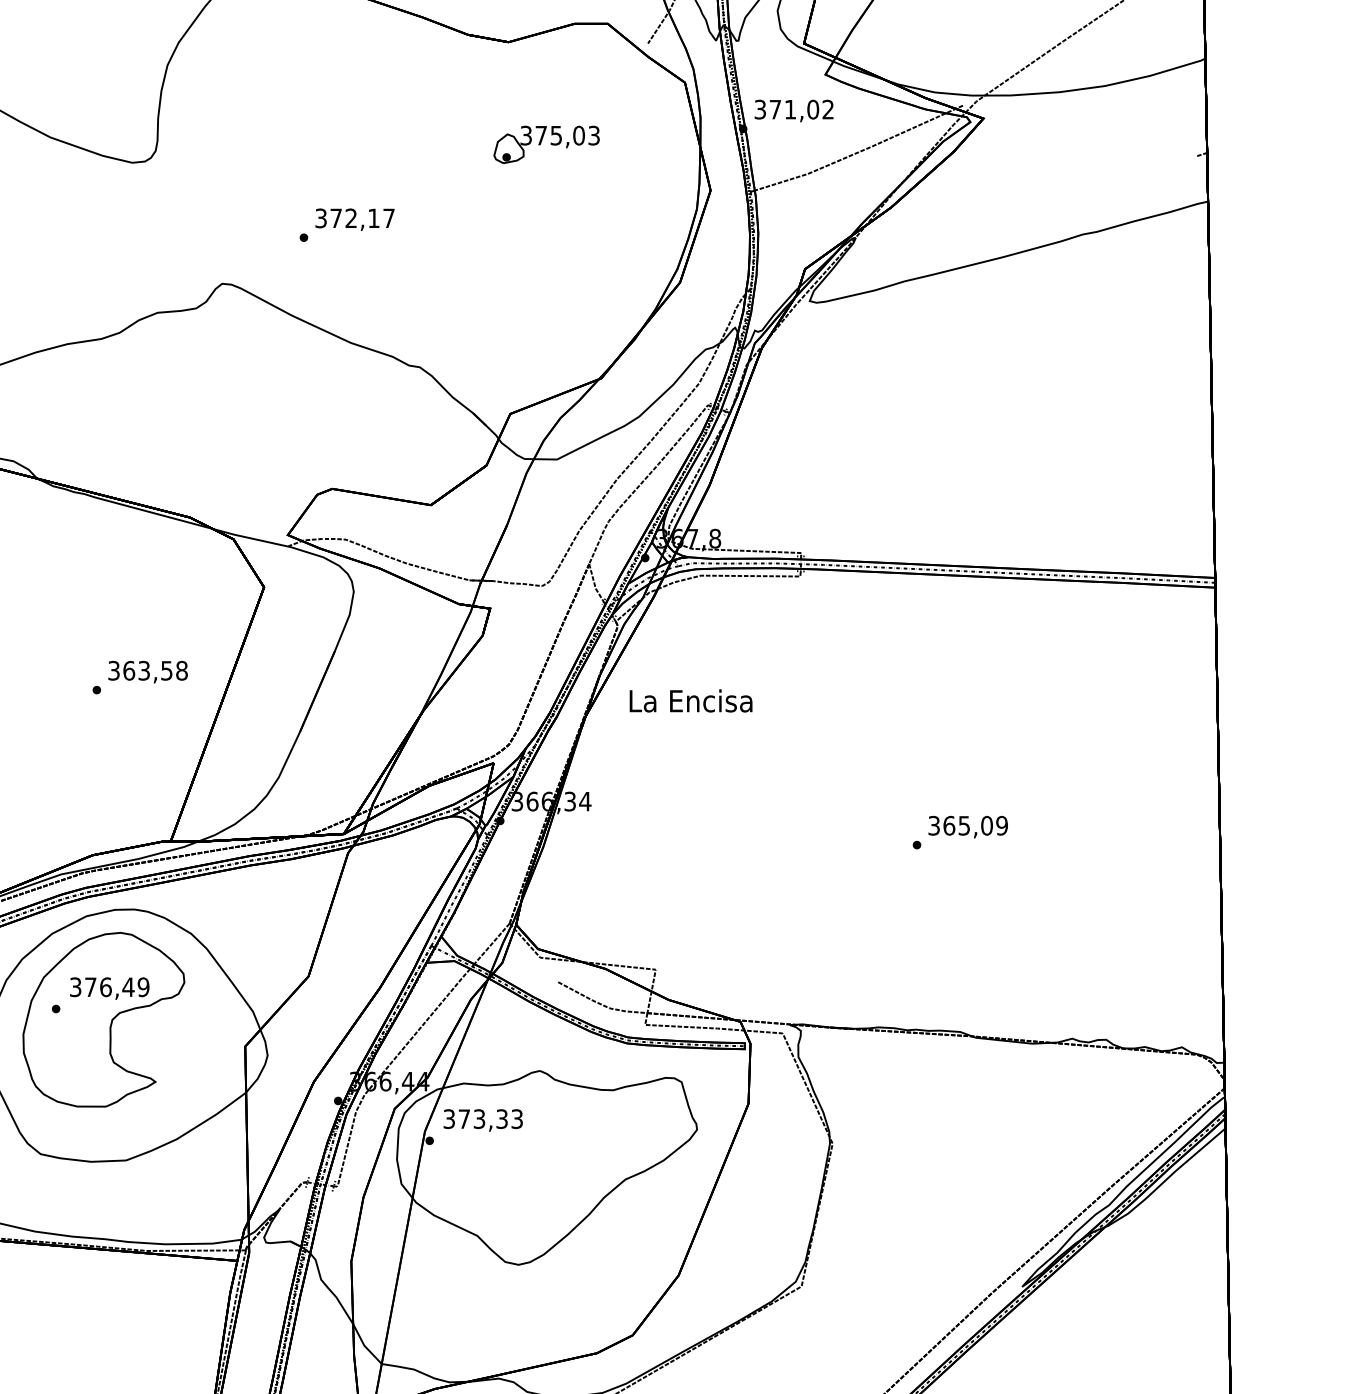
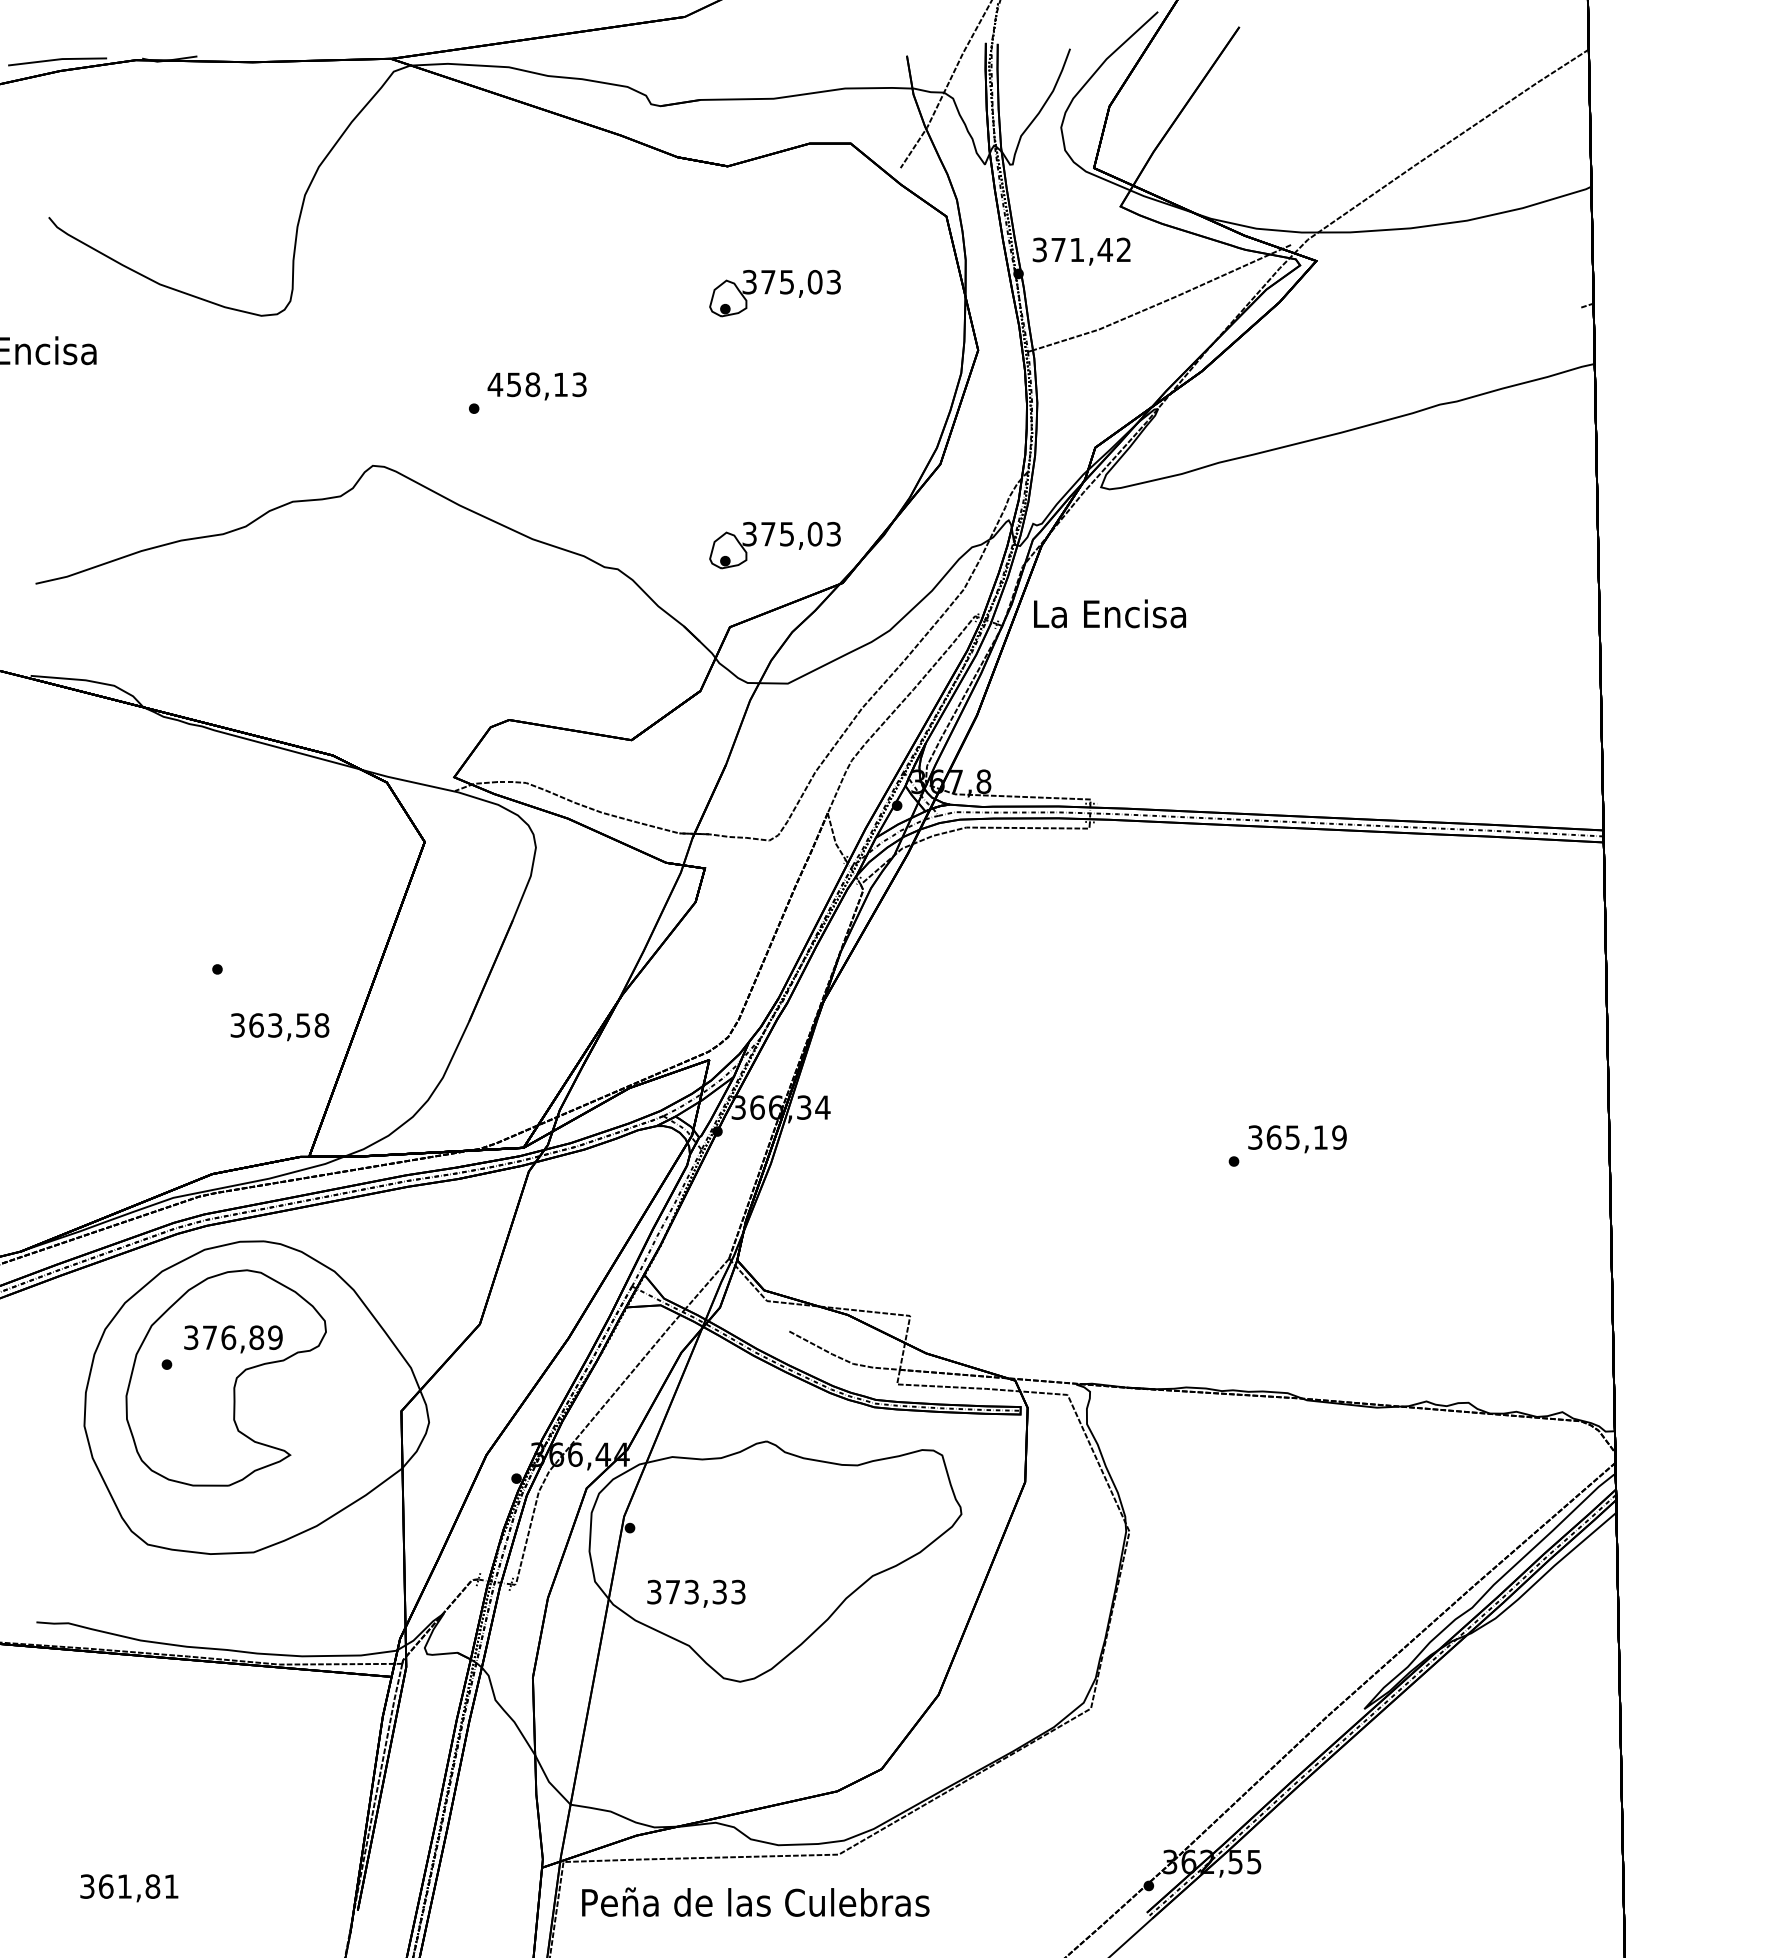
text: (813, 109) -> (1105, 249), 371,02 -> 371,42
text: (354, 218) -> (536, 384), 372,17 -> 458,13
part: (546, 348) -> (774, 545), added
text: (147, 672) -> (279, 1027), moved
text: (690, 700) -> (1109, 613), moved
text: (986, 825) -> (1320, 1137), 365,09 -> 365,19
text: (128, 987) -> (256, 1337), 376,49 -> 376,89
text: (483, 1120) -> (696, 1593), moved

